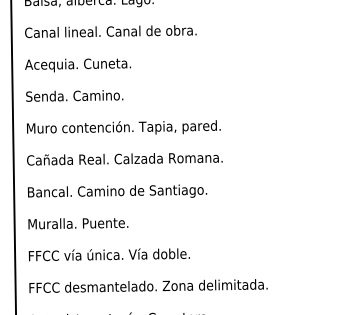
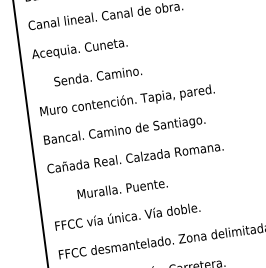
text: (74, 95) -> (97, 75), moved
text: (124, 158) -> (131, 128), Cañada Real. Calzada Romana. -> Bancal. Camino de Santiago.
text: (125, 190) -> (135, 157), Bancal. Camino de Santiago. -> Cañada Real. Calzada Romana.
text: (78, 223) -> (122, 188), moved

